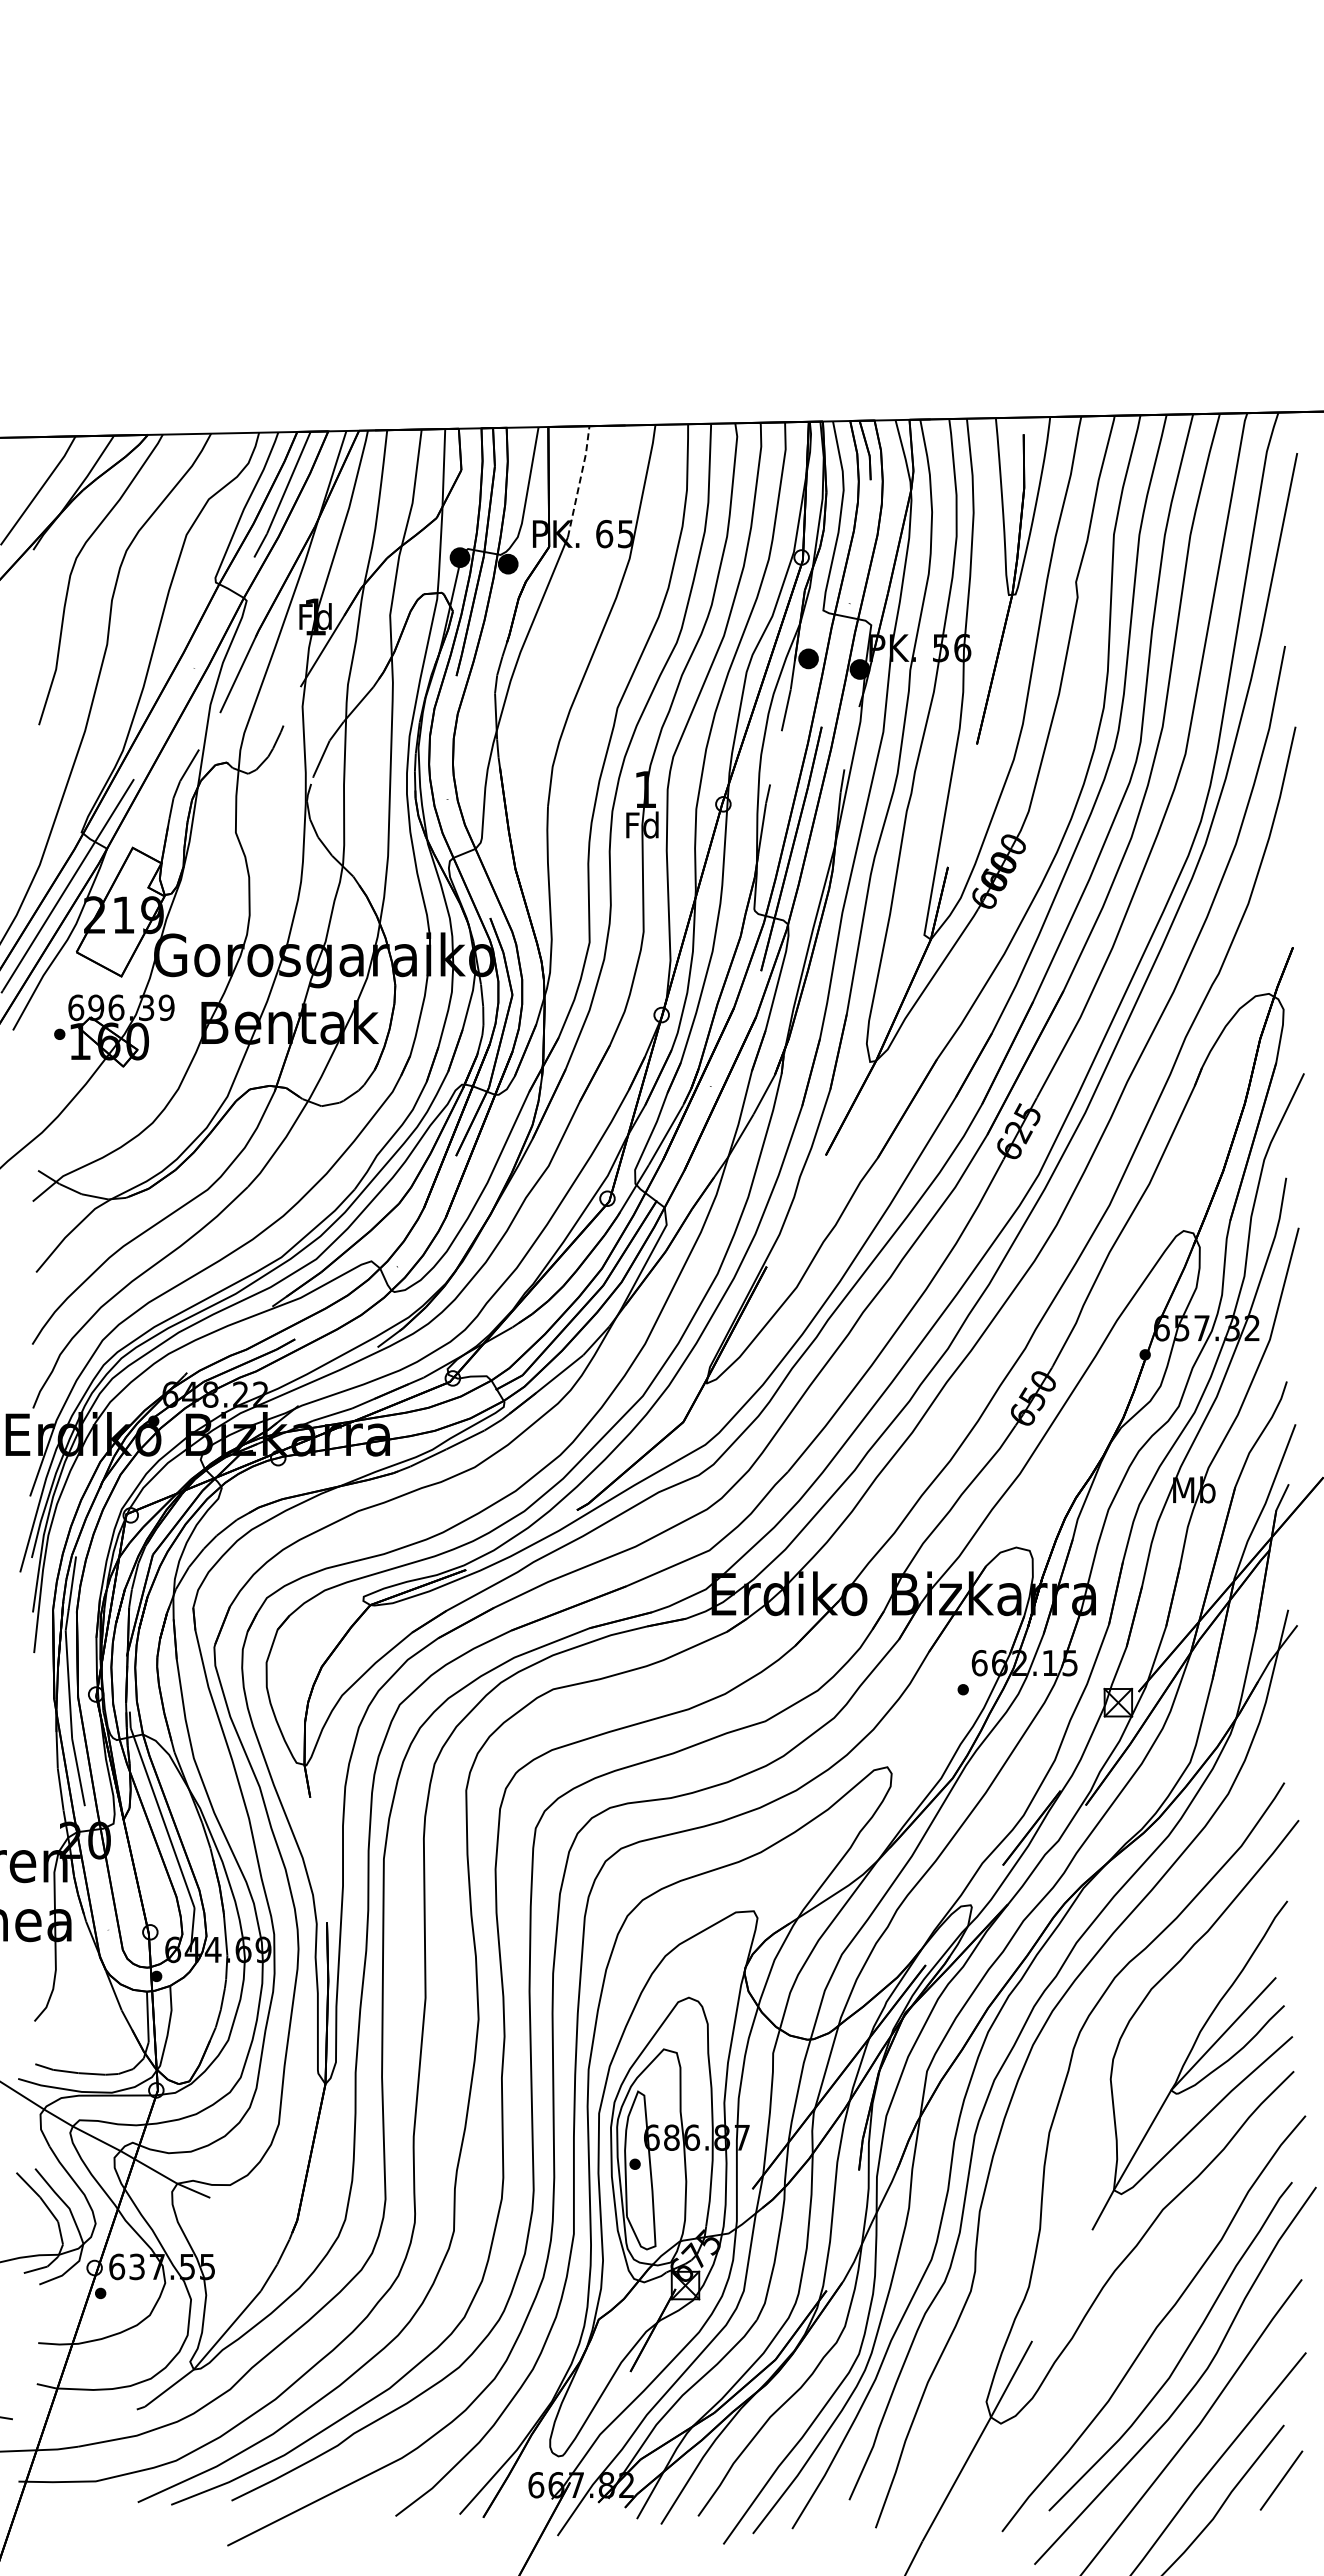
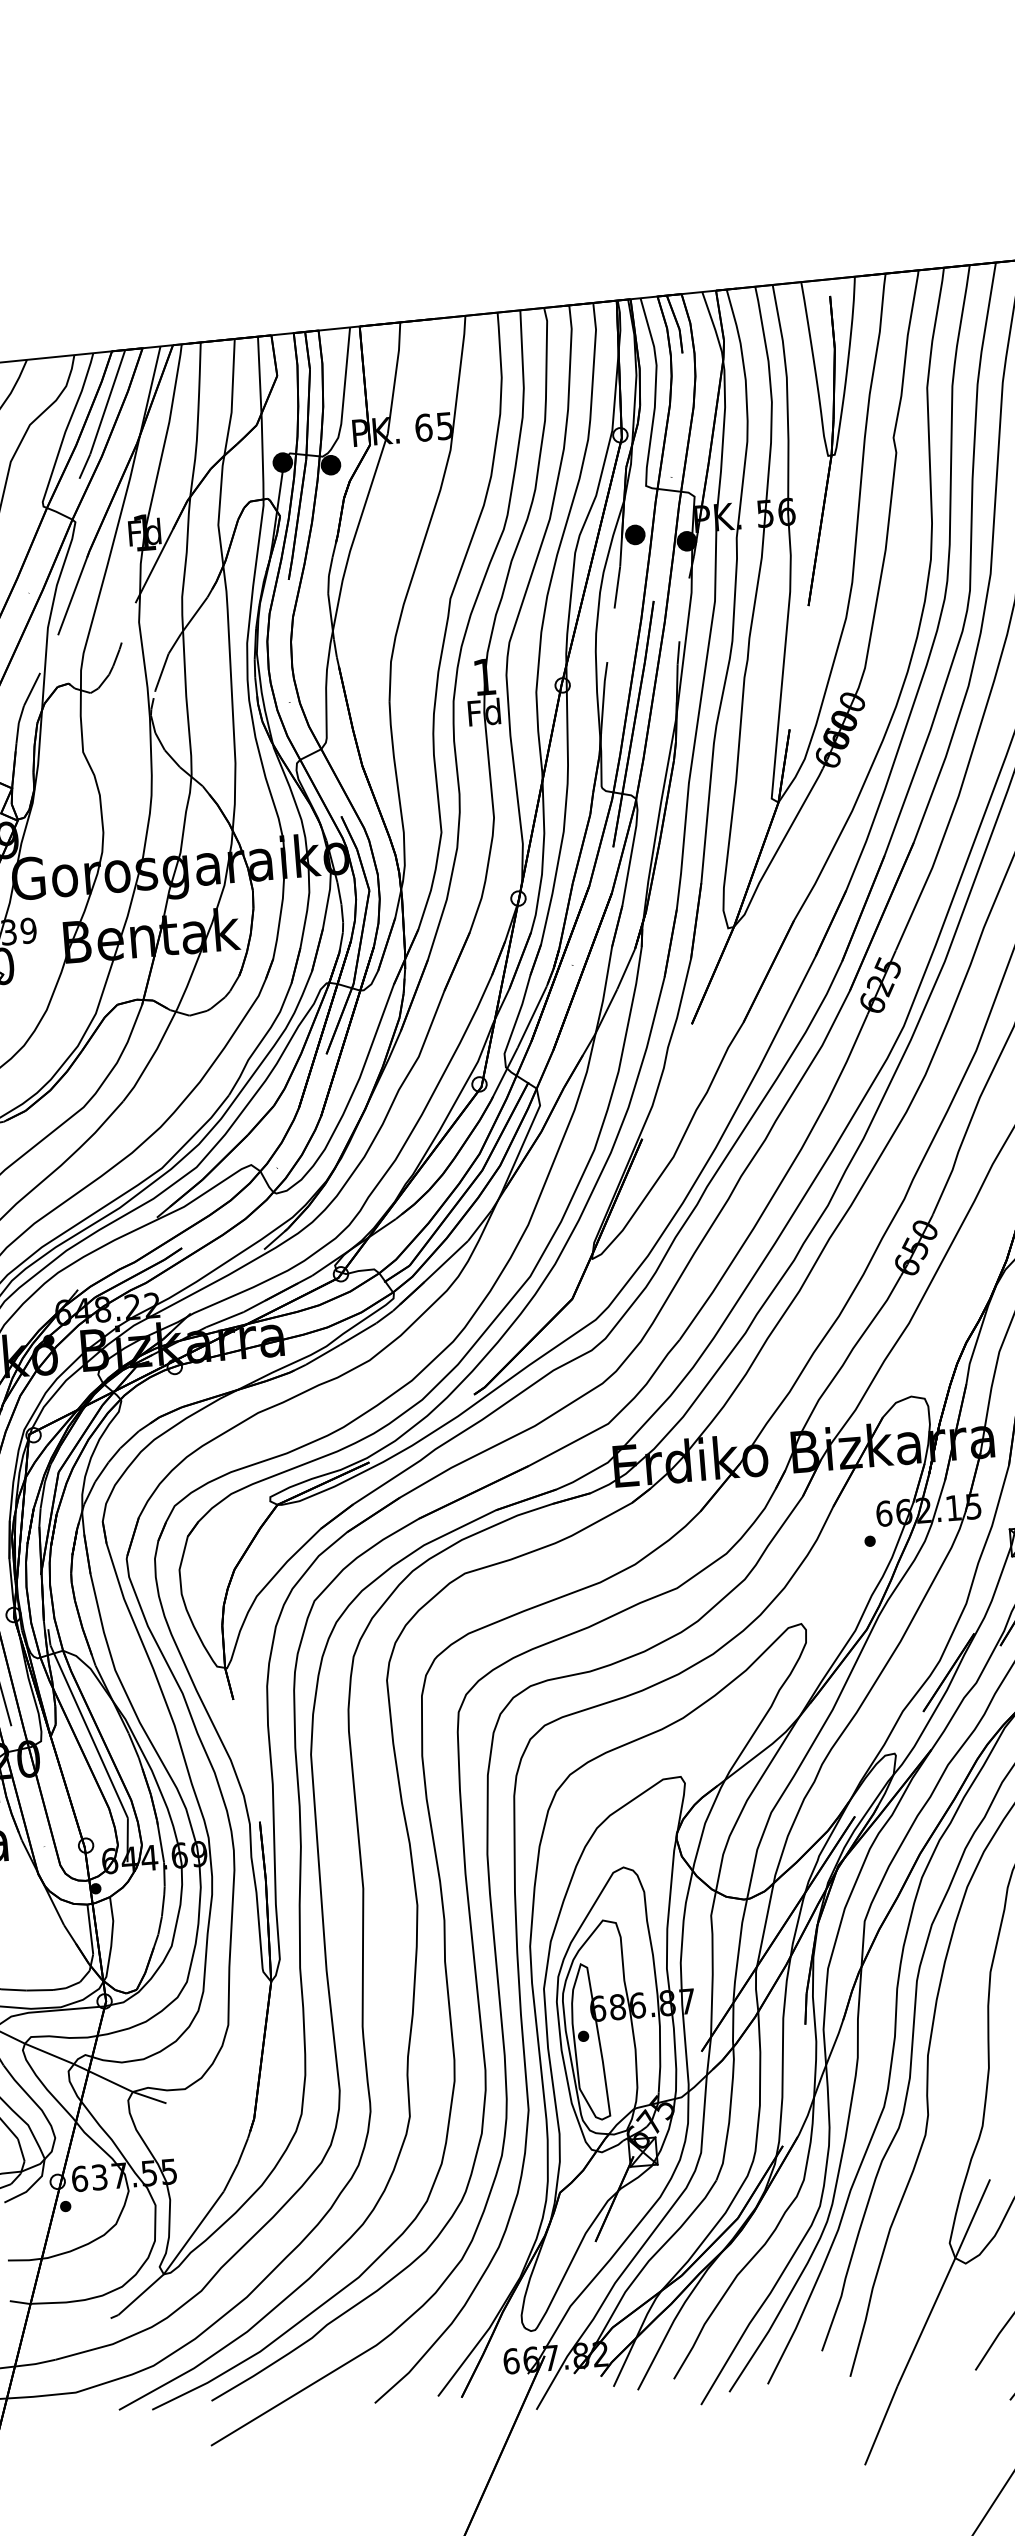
line: (580, 481) -> (395, 377), dashed -> solid

